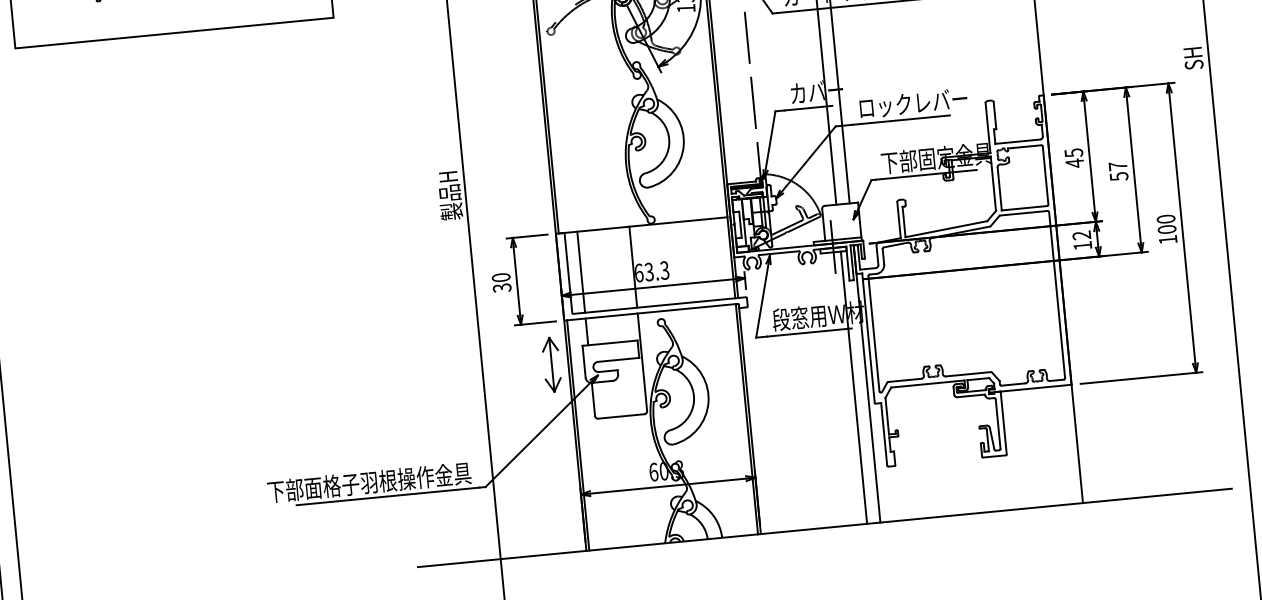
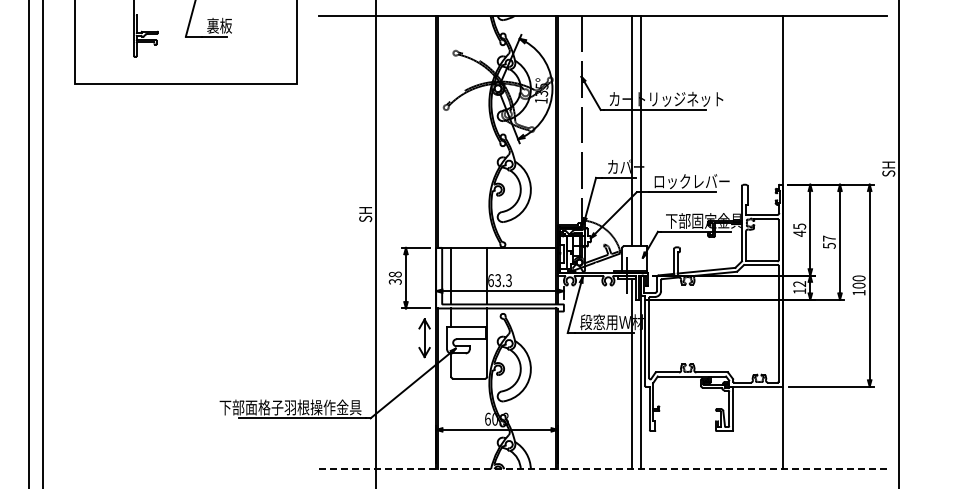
text: (450, 195) -> (365, 214), 製品H -> SH
text: (501, 277) -> (395, 274), 30 -> 38
line: (826, 528) -> (603, 469), solid -> dashed

